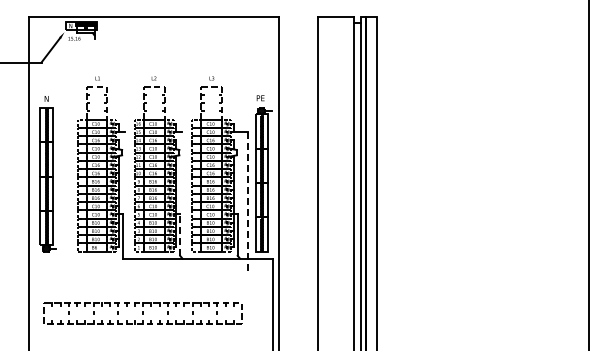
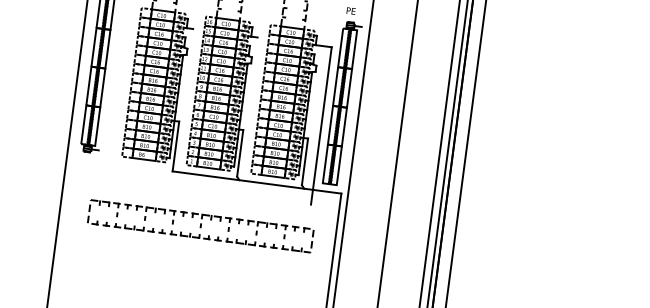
line: (247, 201) -> (321, 125), dashed -> solid
line: (180, 235) -> (240, 153), dashed -> solid
part: (142, 313) -> (200, 226), moved

